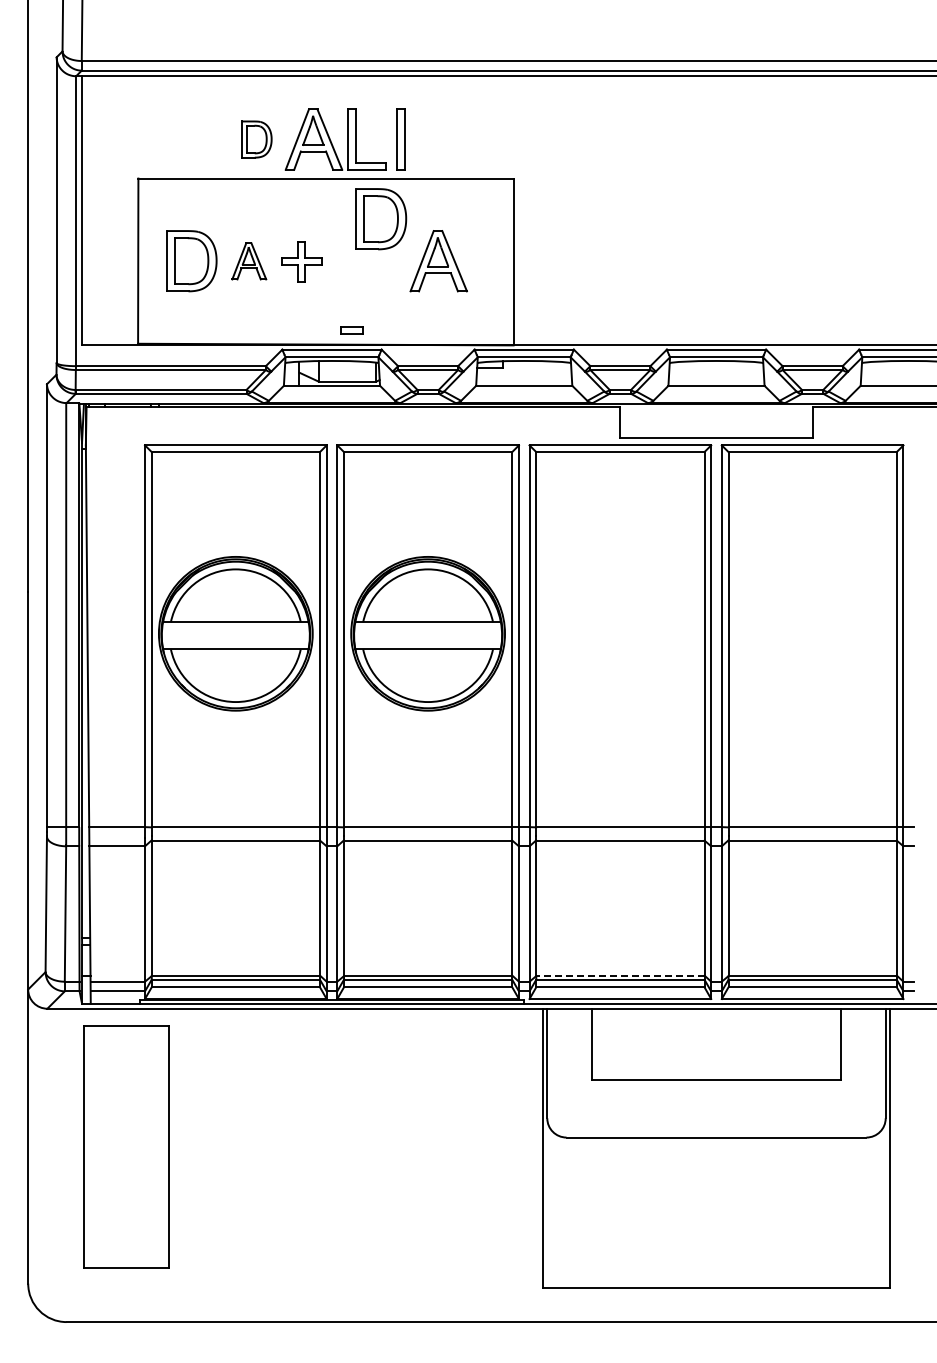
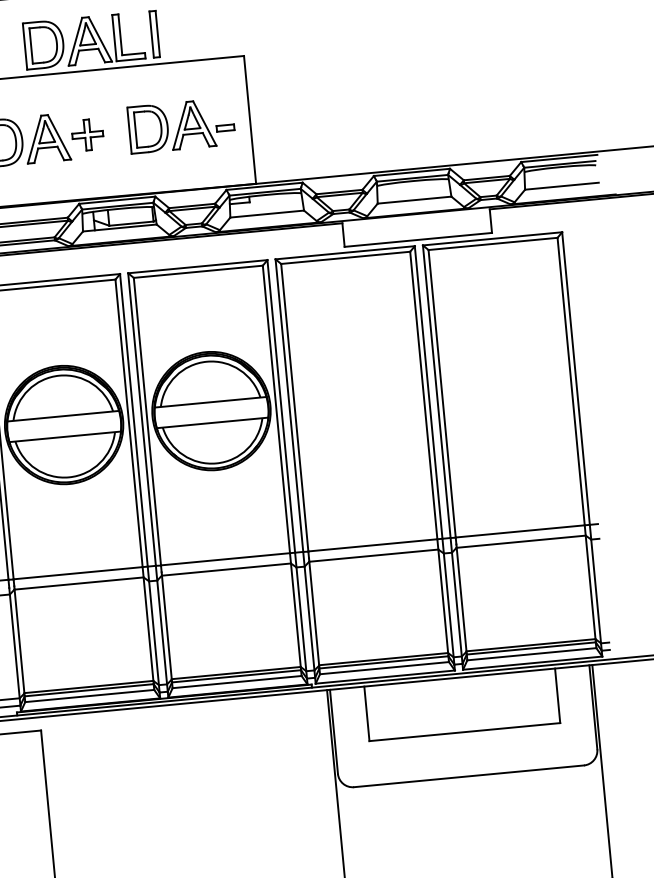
part: (256, 139) -> (44, 44), size x1.67
part: (381, 219) -> (148, 129), moved
part: (249, 261) -> (47, 138), size x1.67
part: (351, 330) -> (225, 128), moved
line: (619, 975) -> (382, 659), dashed -> solid

